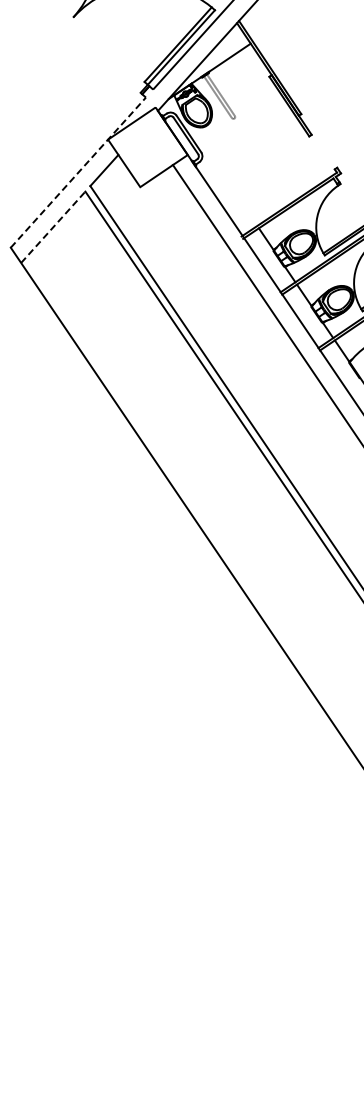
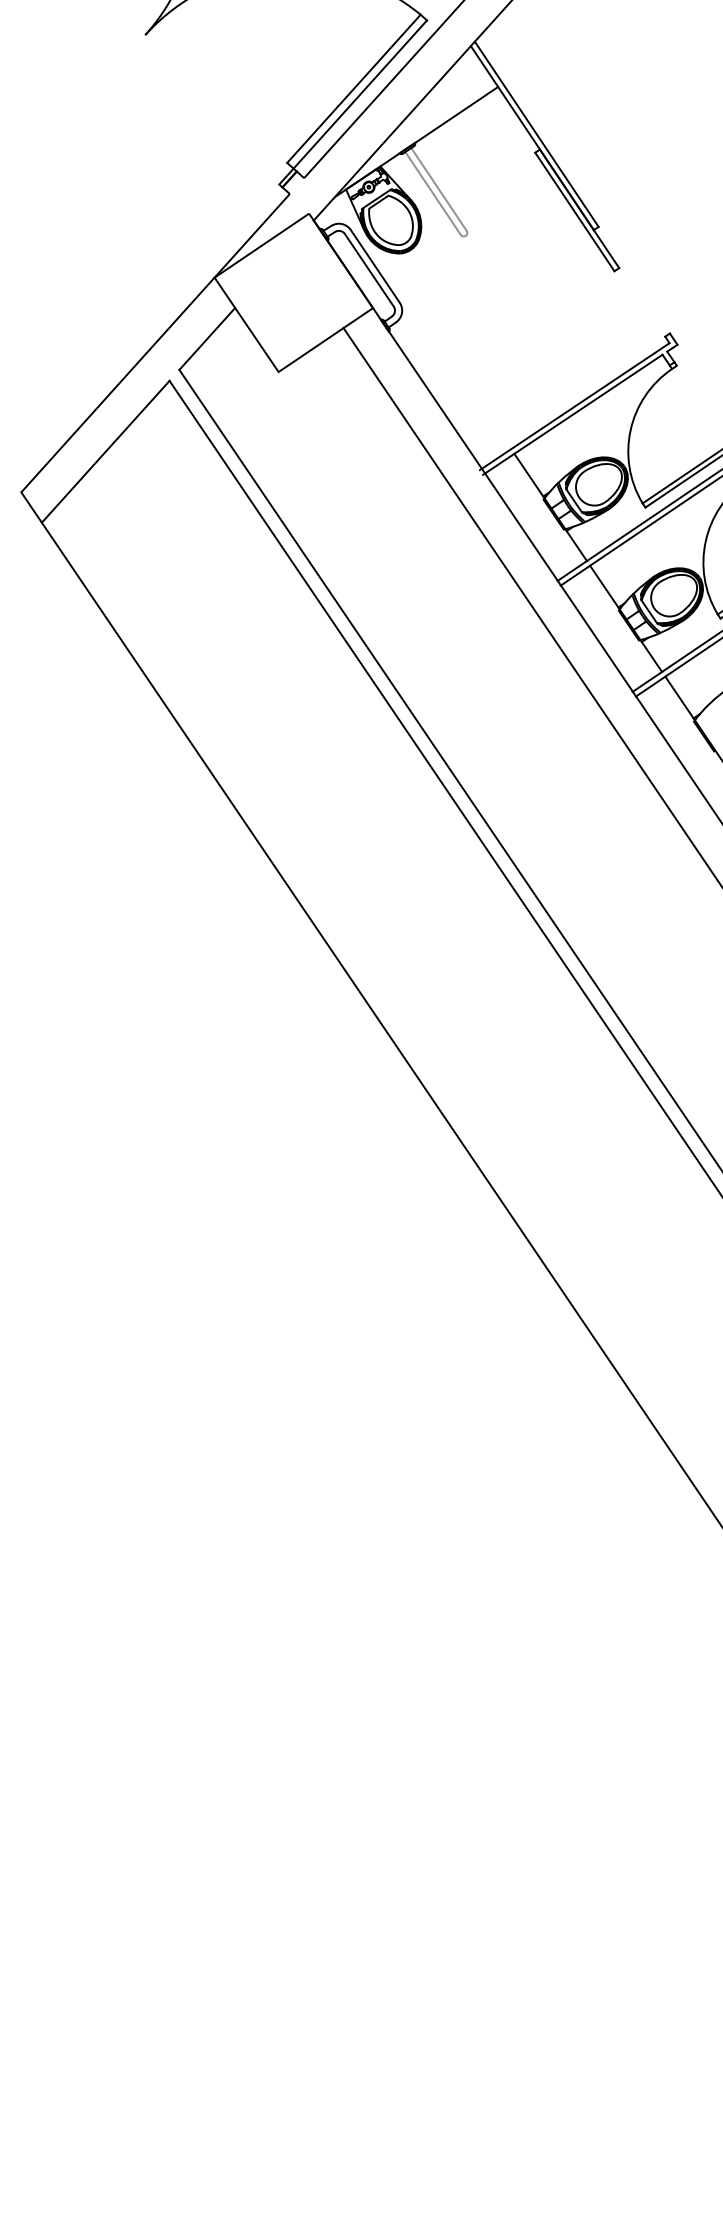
line: (78, 172) -> (155, 342), dashed -> solid
line: (53, 226) -> (106, 450), dashed -> solid

